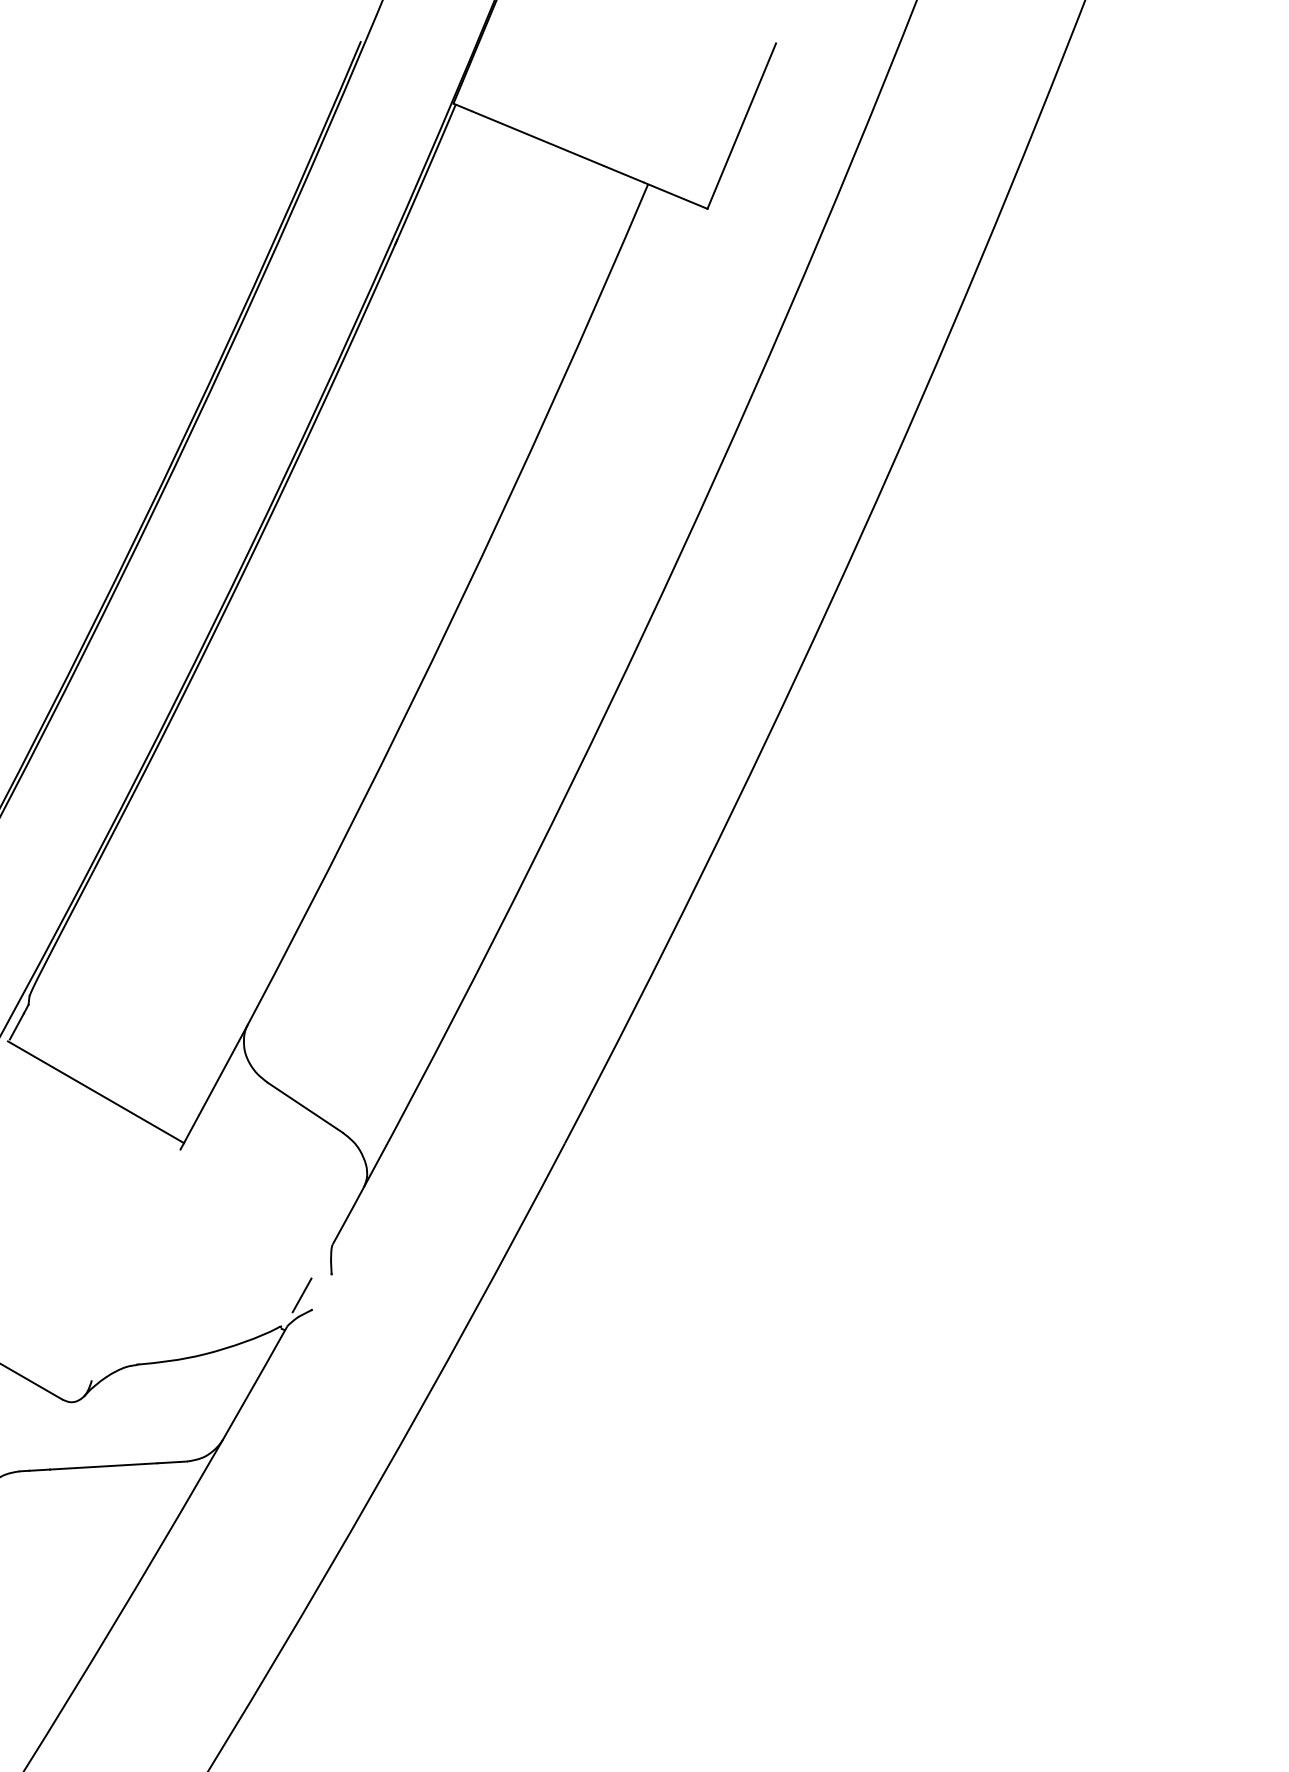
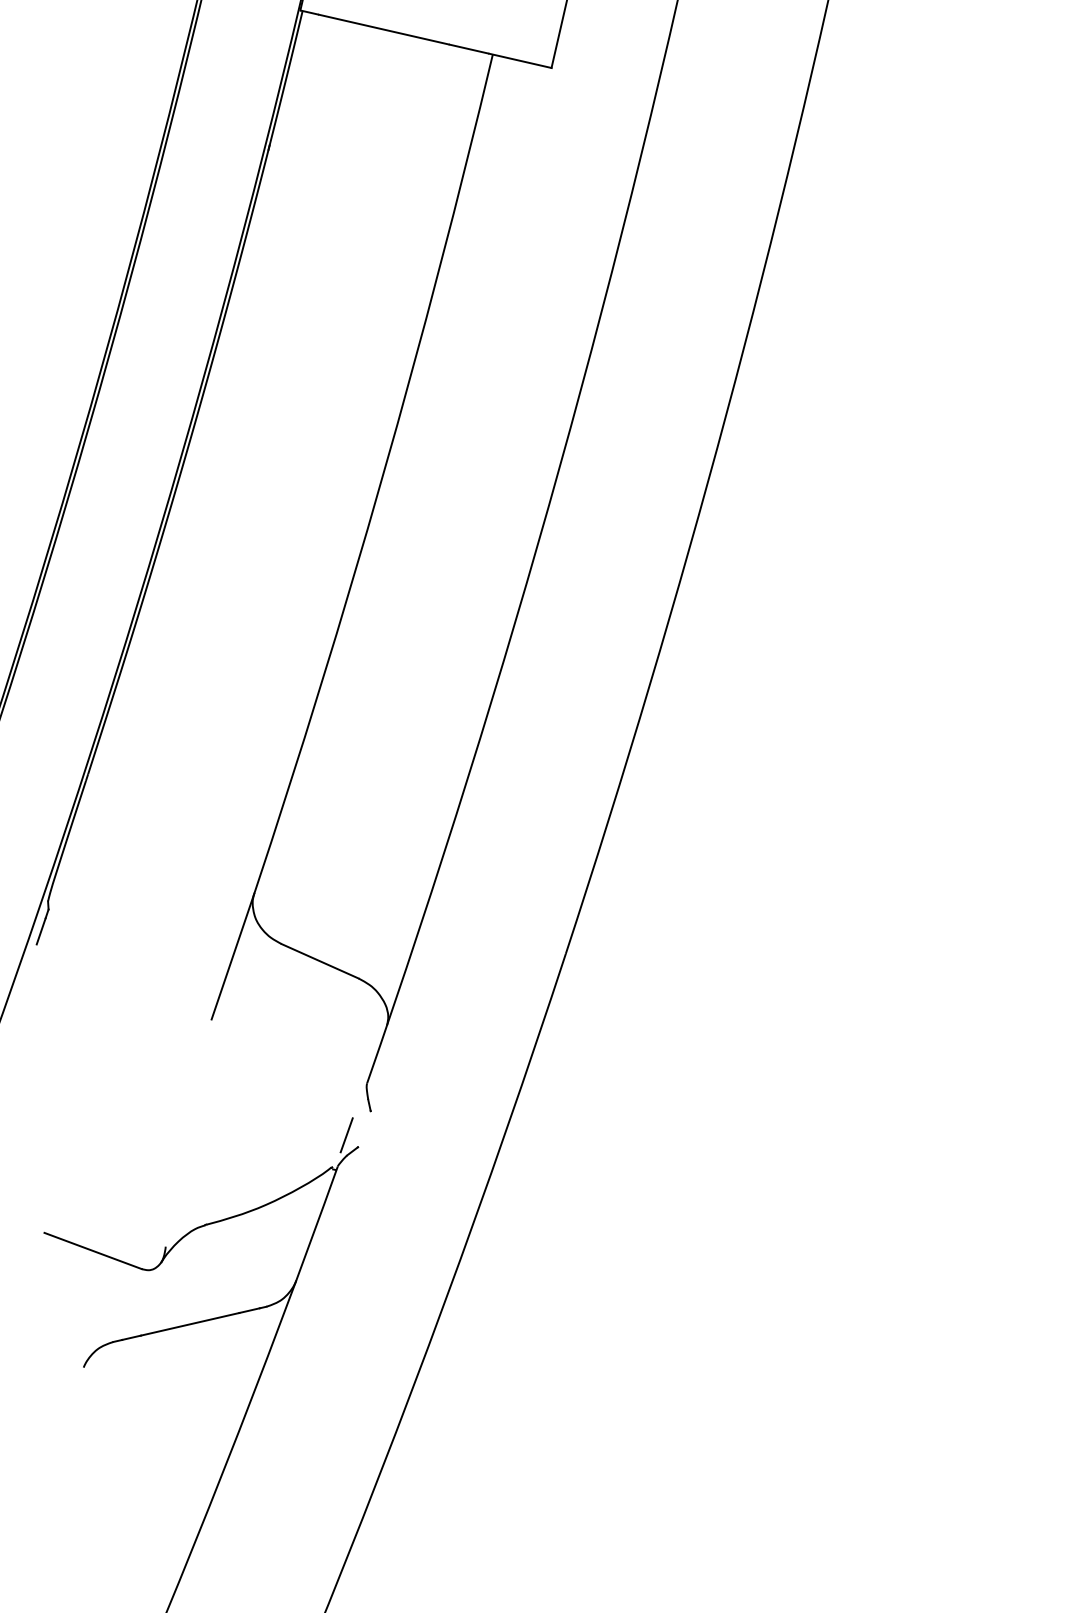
line: (95, 1092) -> (124, 980), removed

